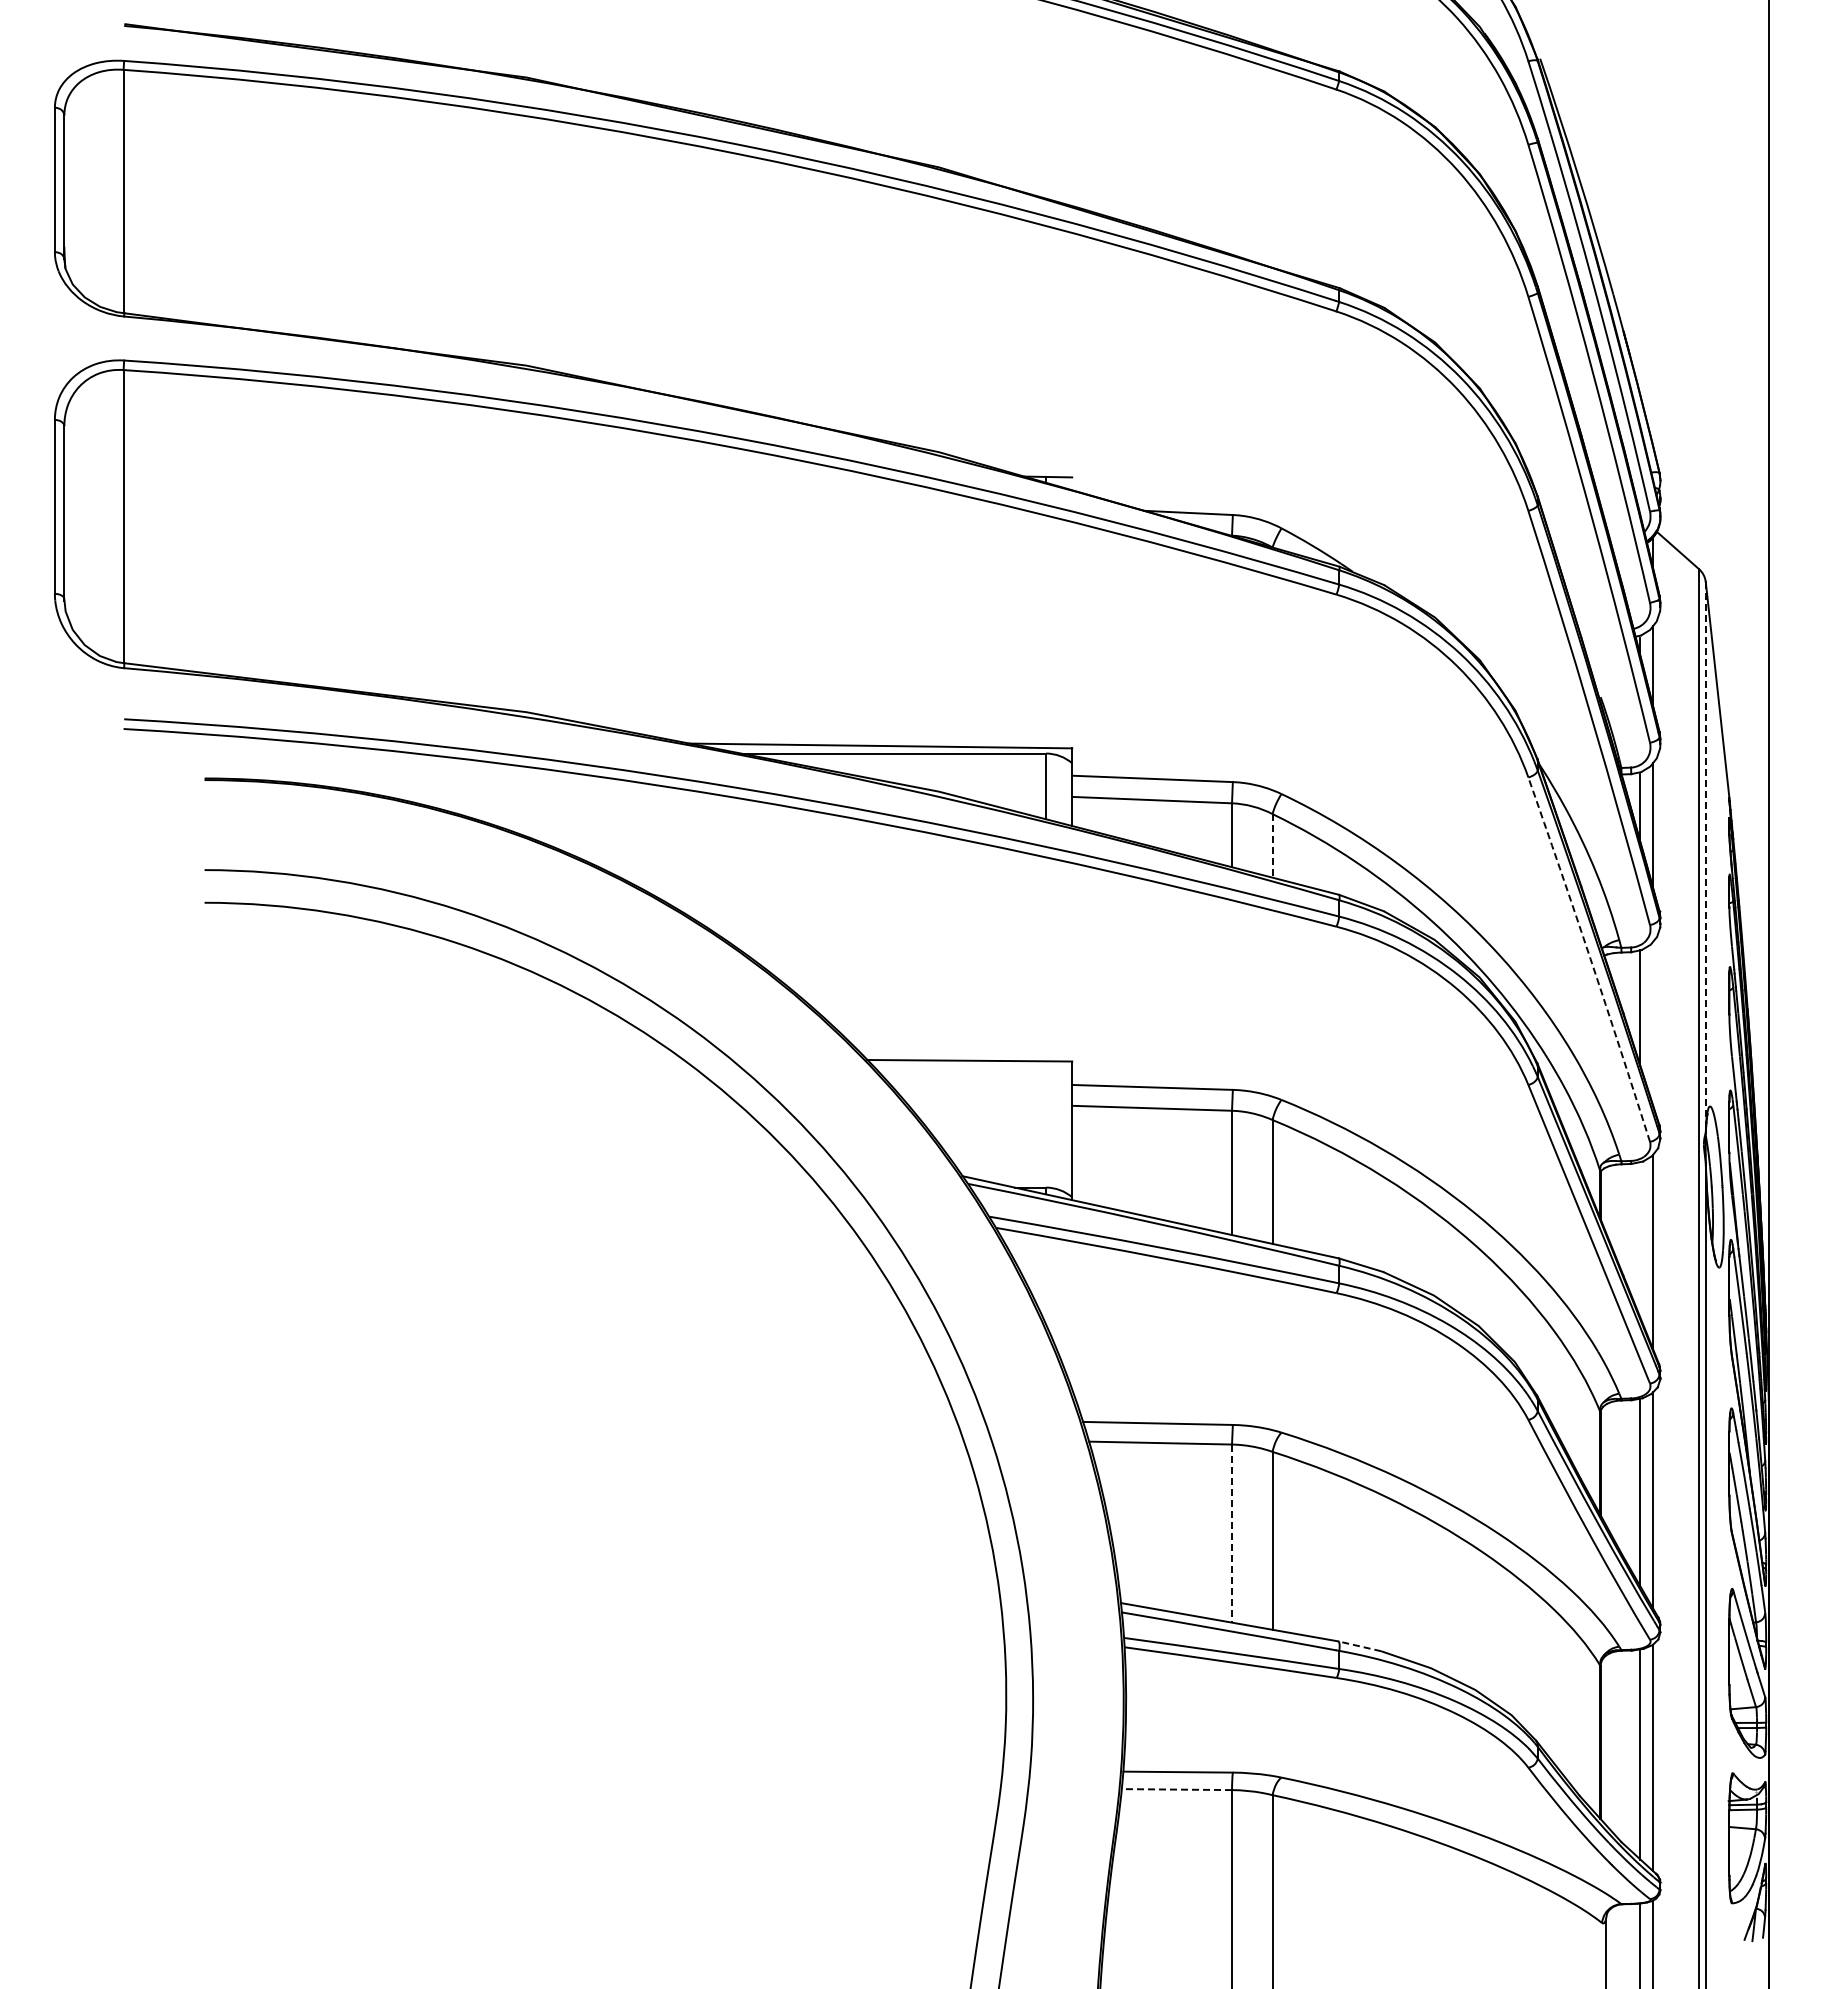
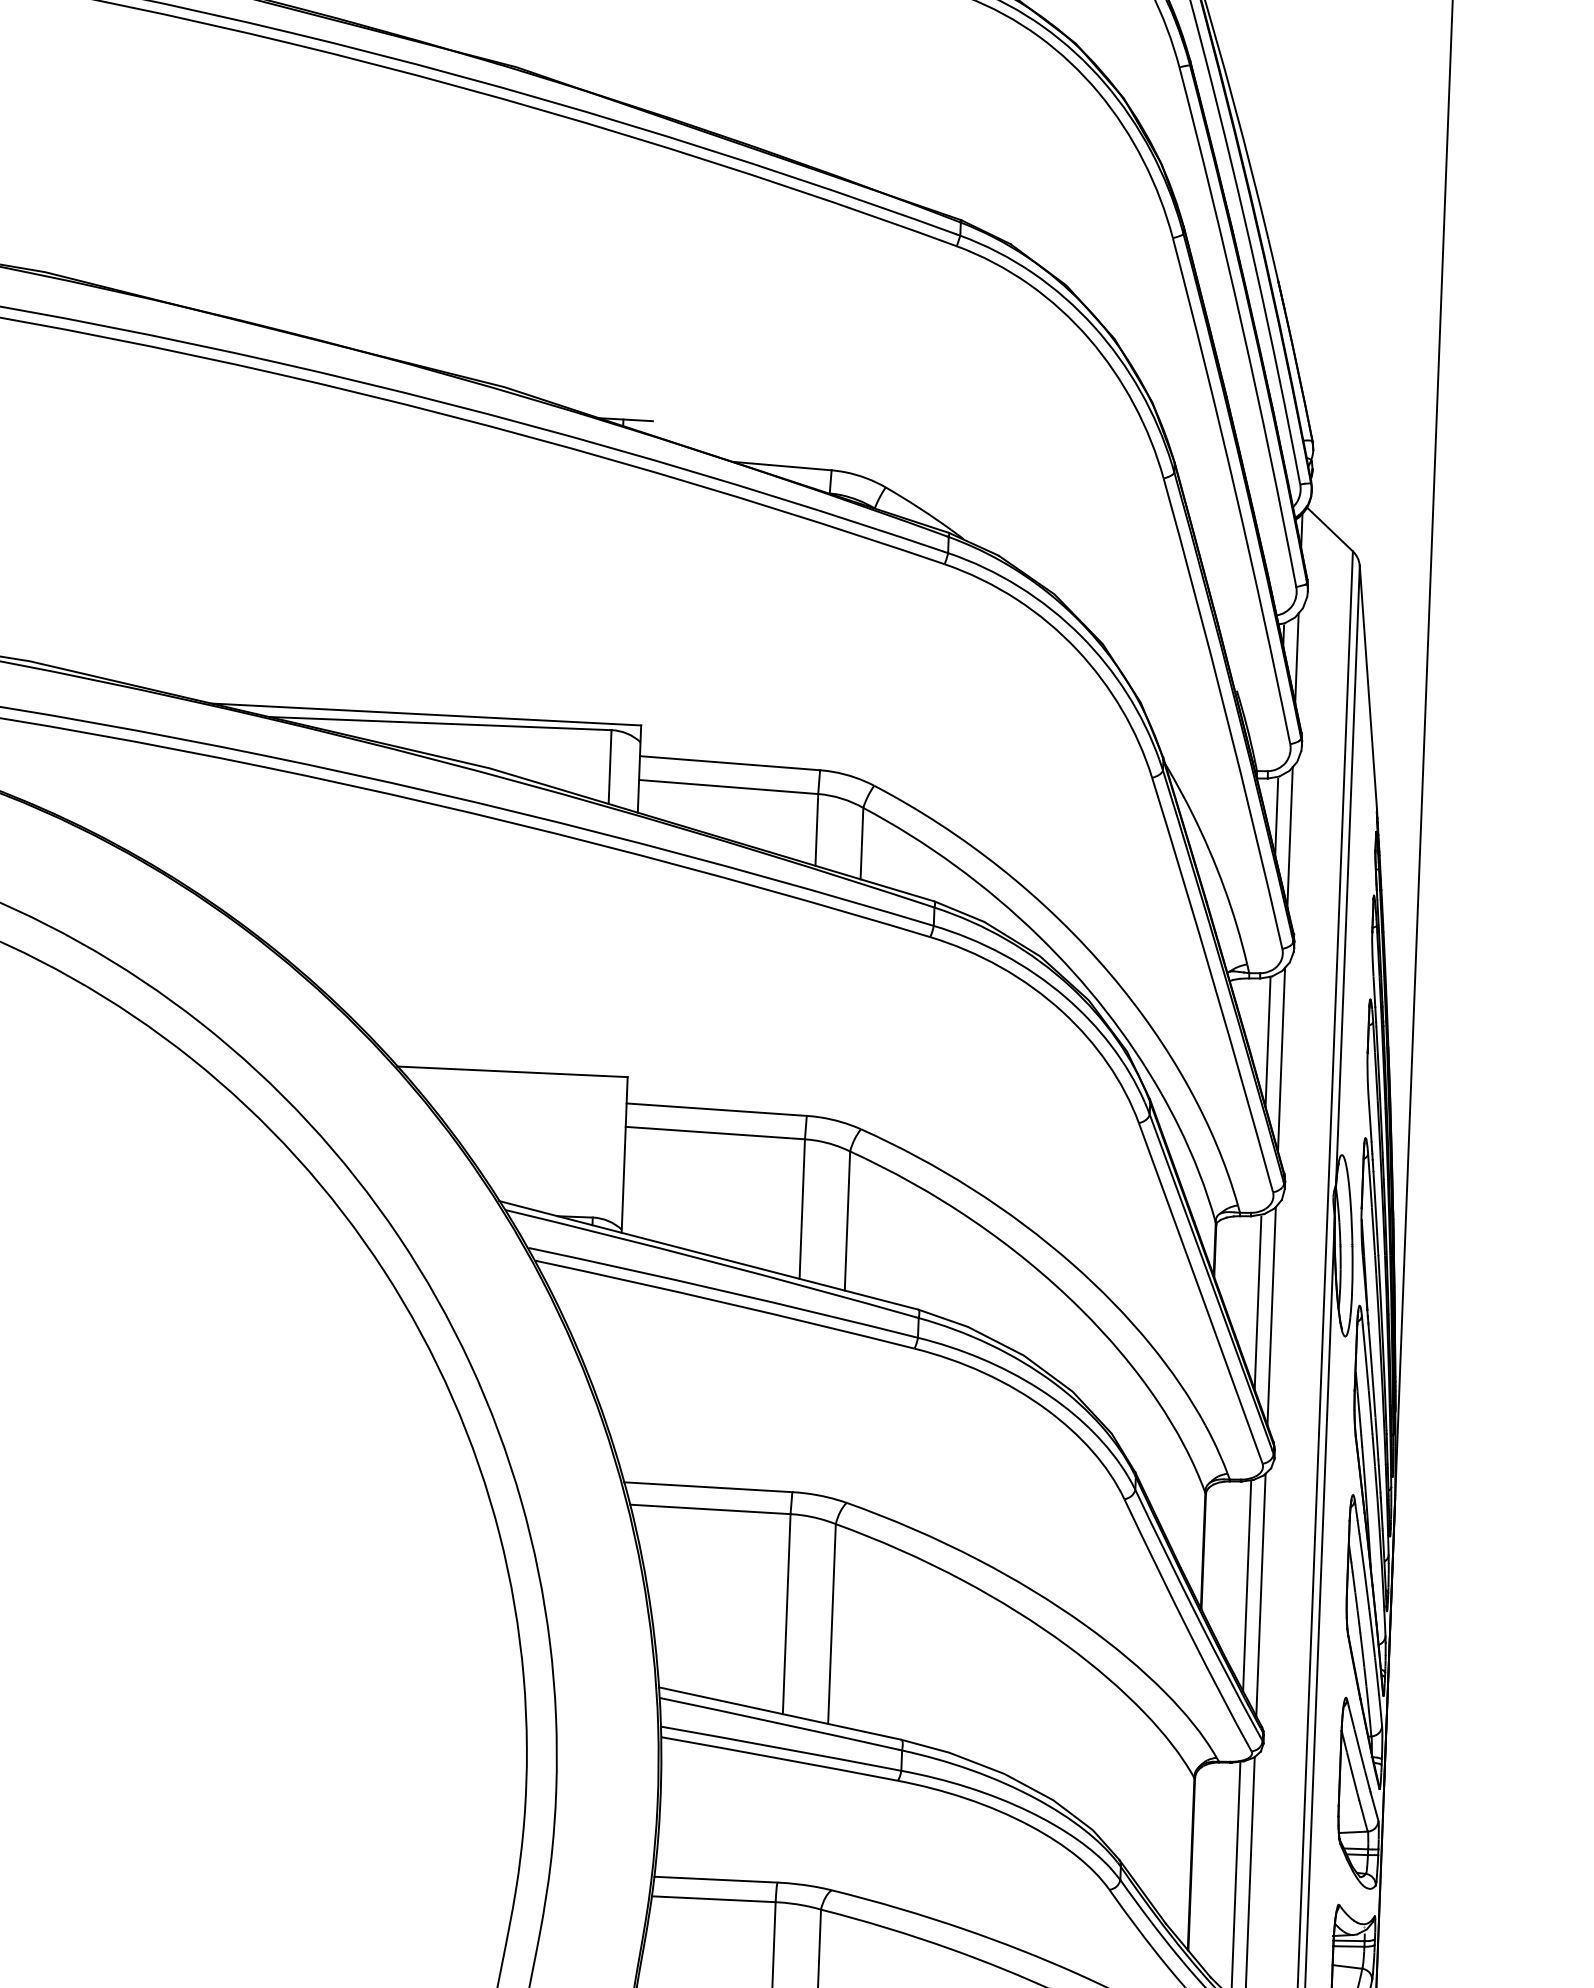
line: (1272, 845) -> (861, 843), dashed -> solid
line: (1705, 857) -> (1347, 875), dashed -> solid
arc: (1590, 959) -> (1214, 984), dashed -> solid
line: (1653, 1023) -> (1282, 1059), added
line: (1640, 1240) -> (1258, 1302), added
line: (1232, 1534) -> (787, 1615), dashed -> solid
line: (1359, 1646) -> (925, 1746), dashed -> solid
line: (1176, 1789) -> (713, 1899), dashed -> solid

